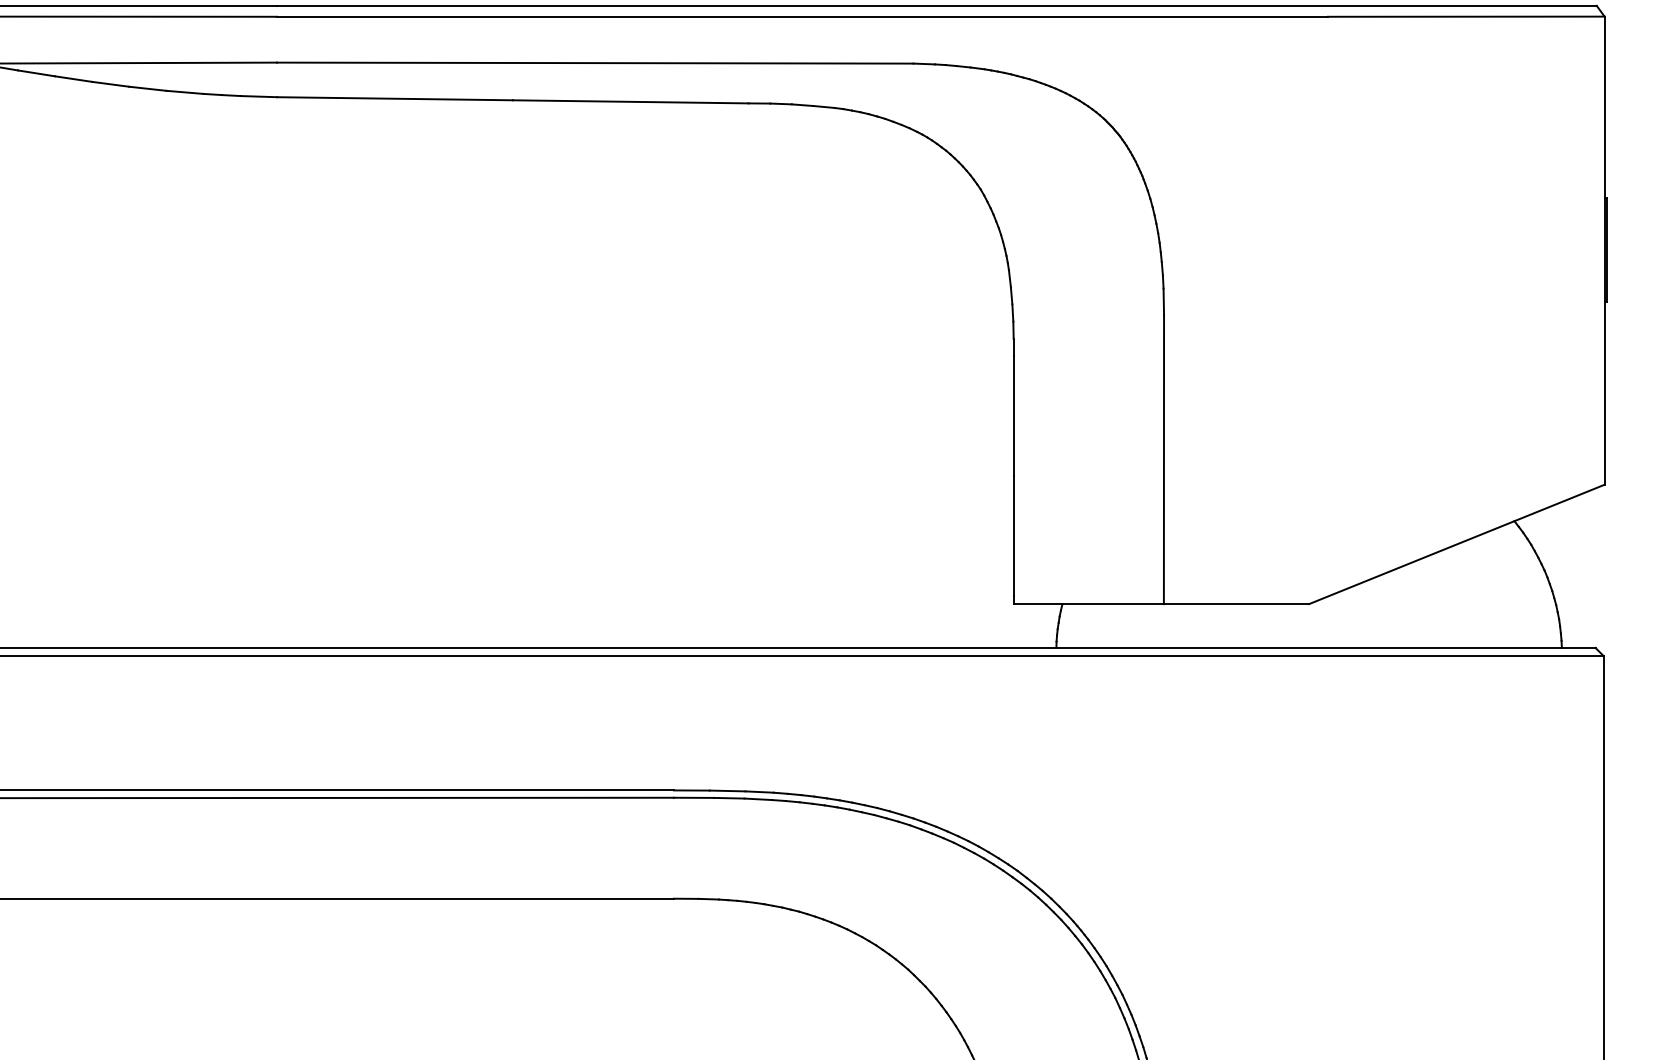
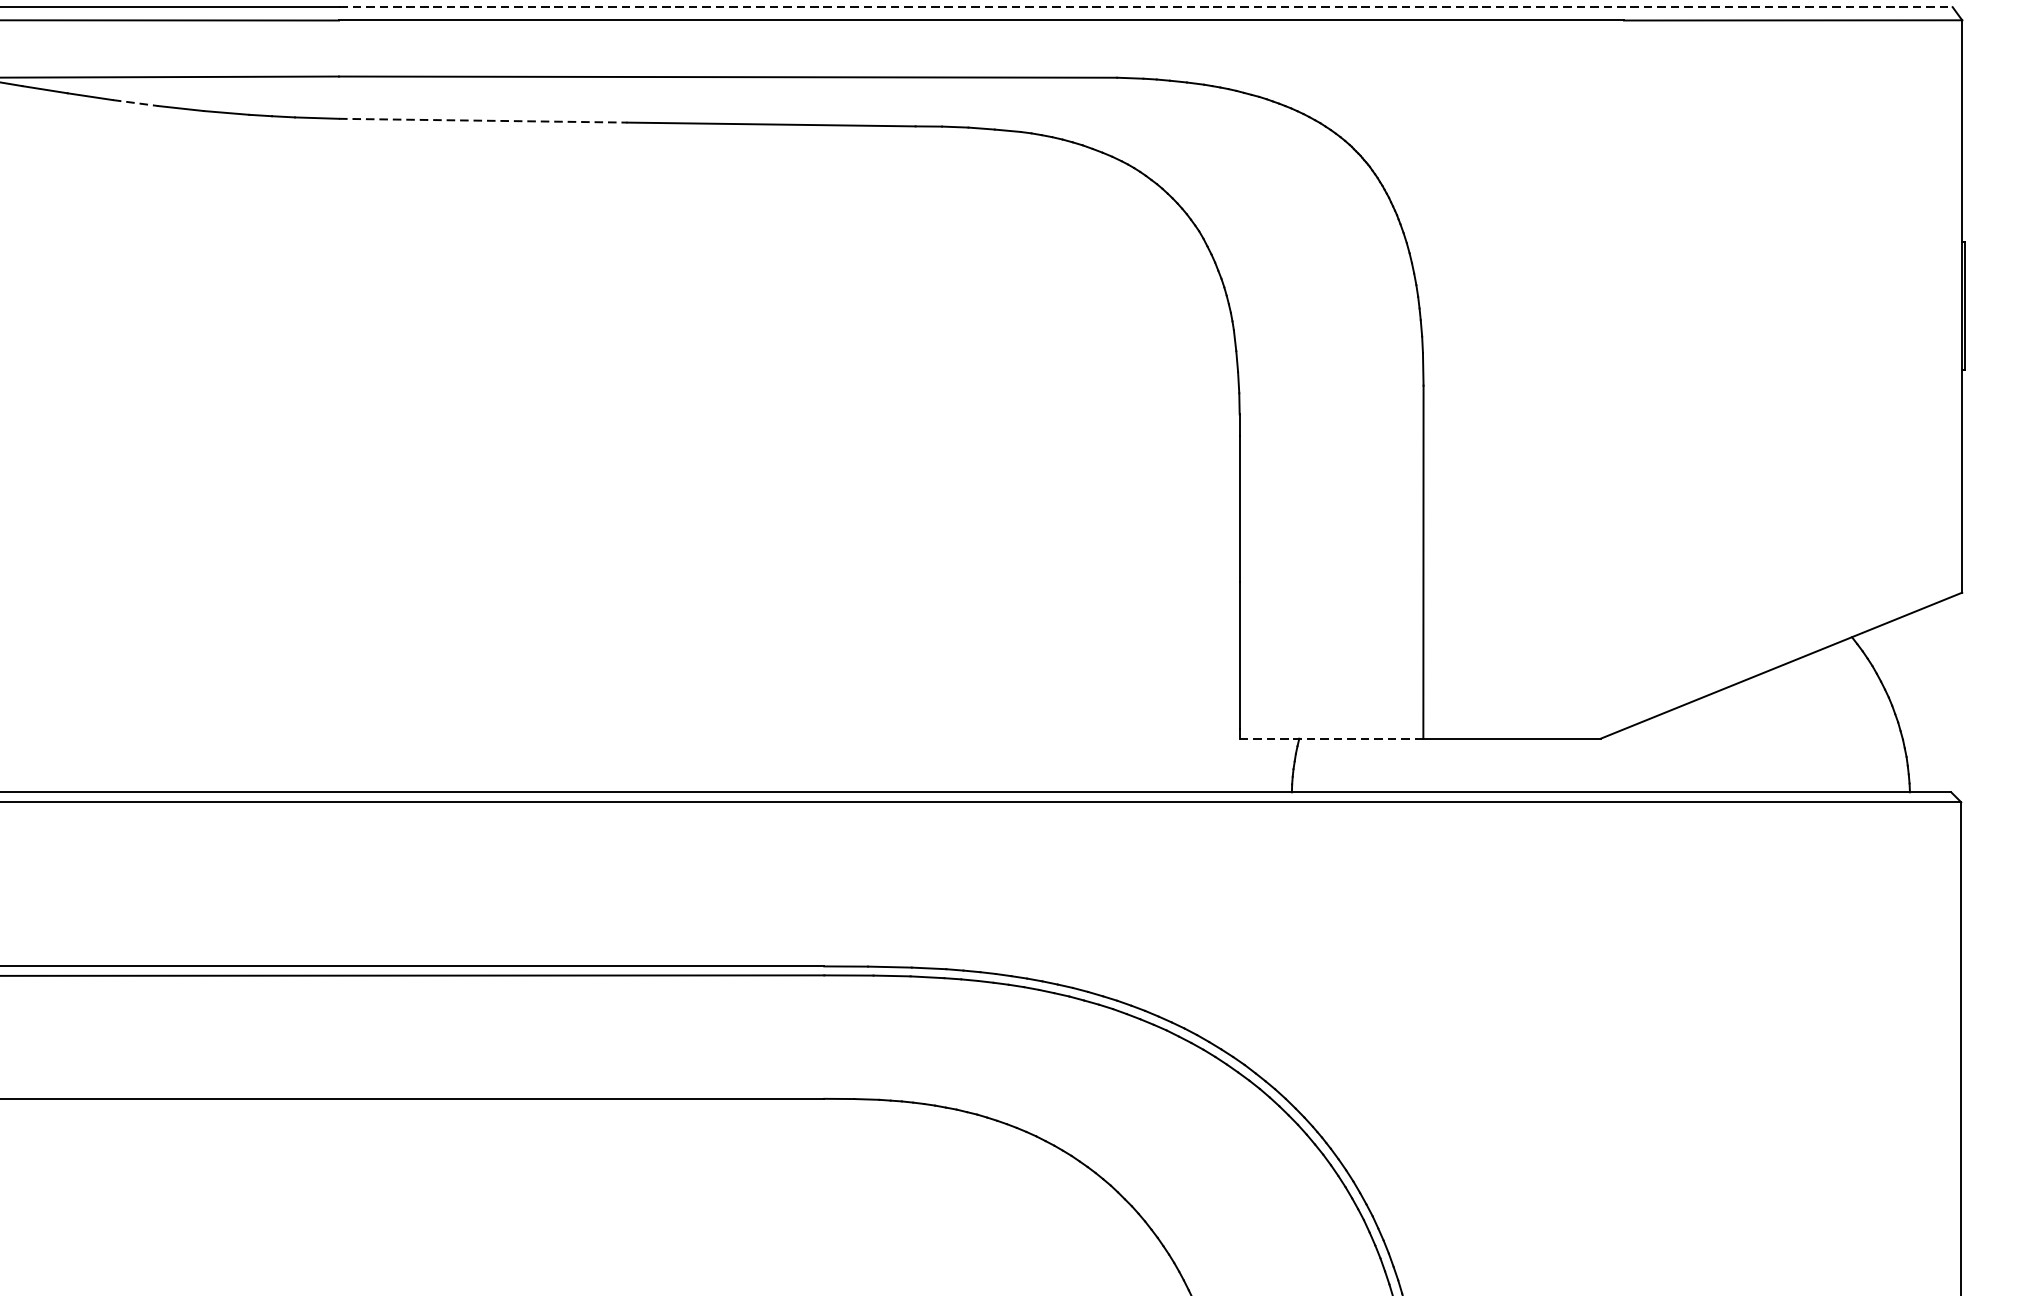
line: (937, 5) -> (1146, 6), solid -> dashed
line: (110, 84) -> (135, 103), solid -> dashed
line: (394, 98) -> (482, 120), solid -> dashed
line: (1089, 604) -> (1332, 739), solid -> dashed

